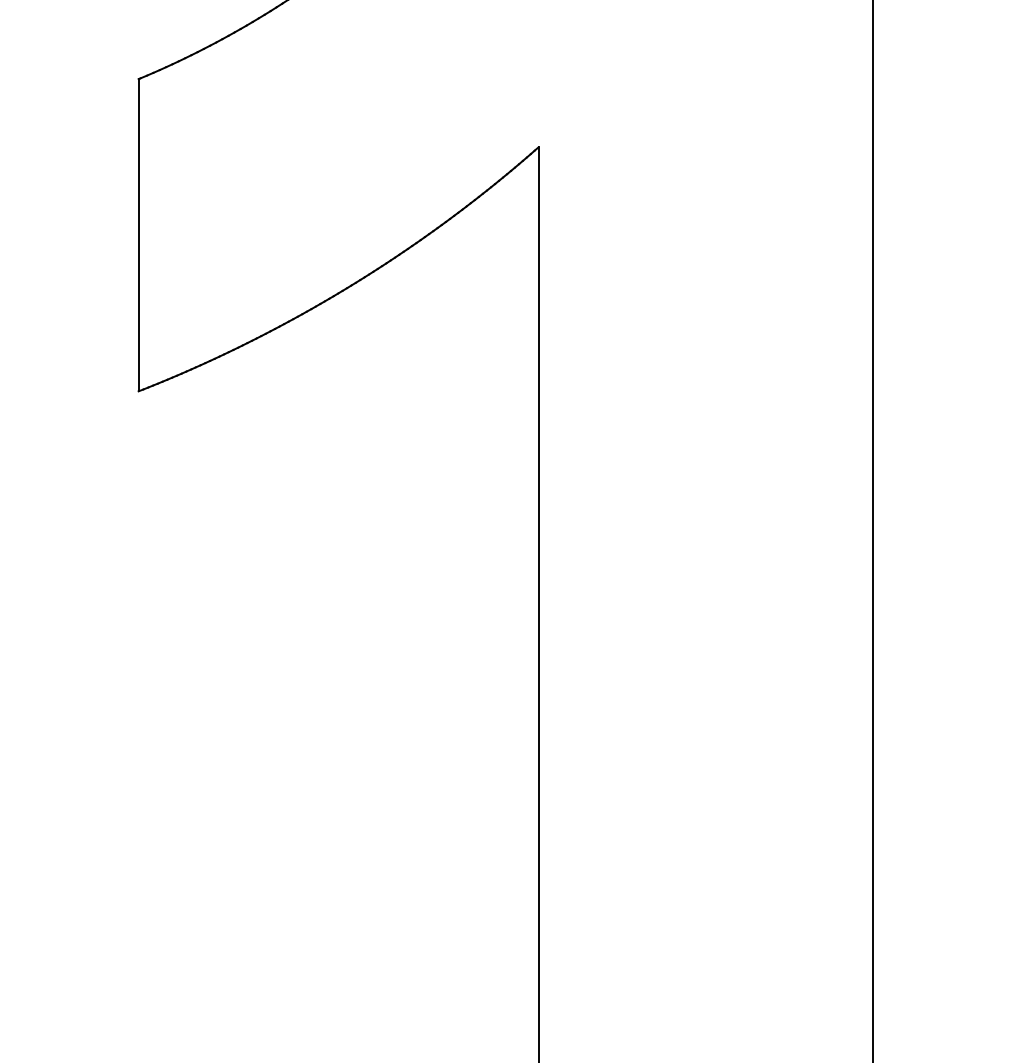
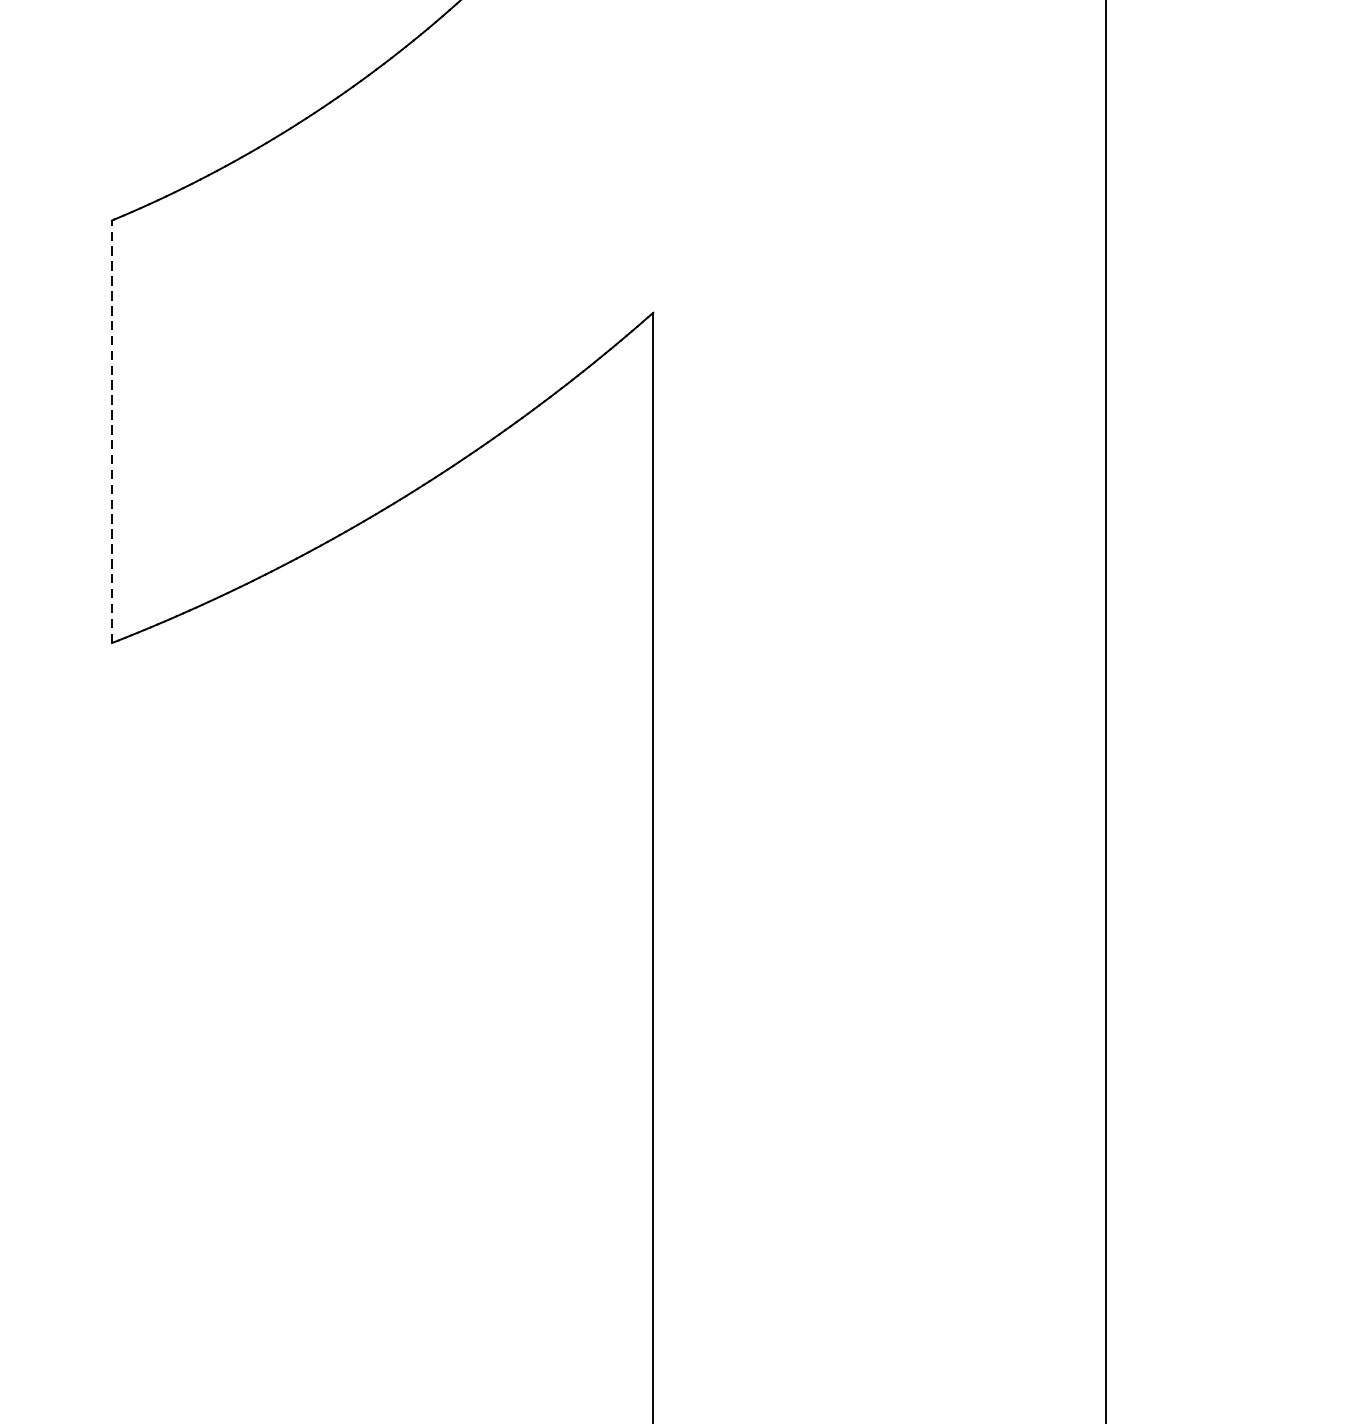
line: (138, 234) -> (111, 430), solid -> dashed

